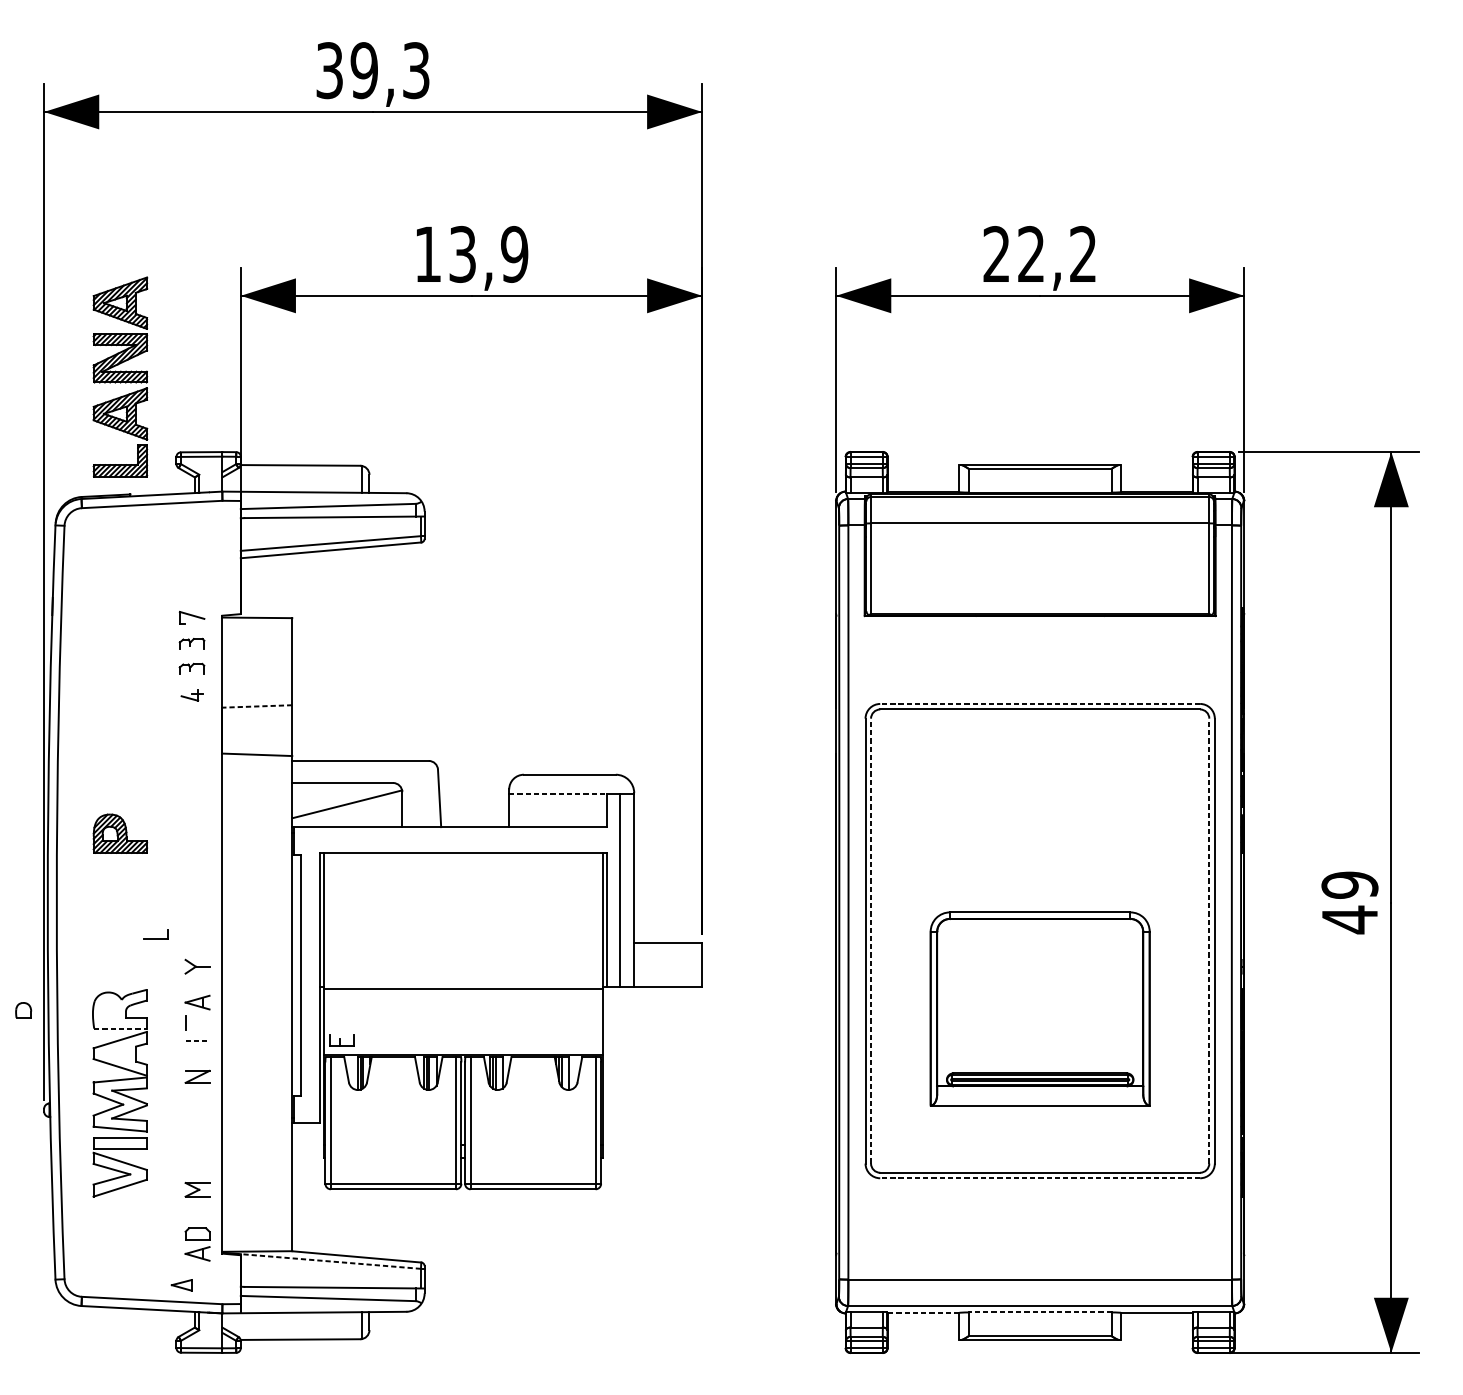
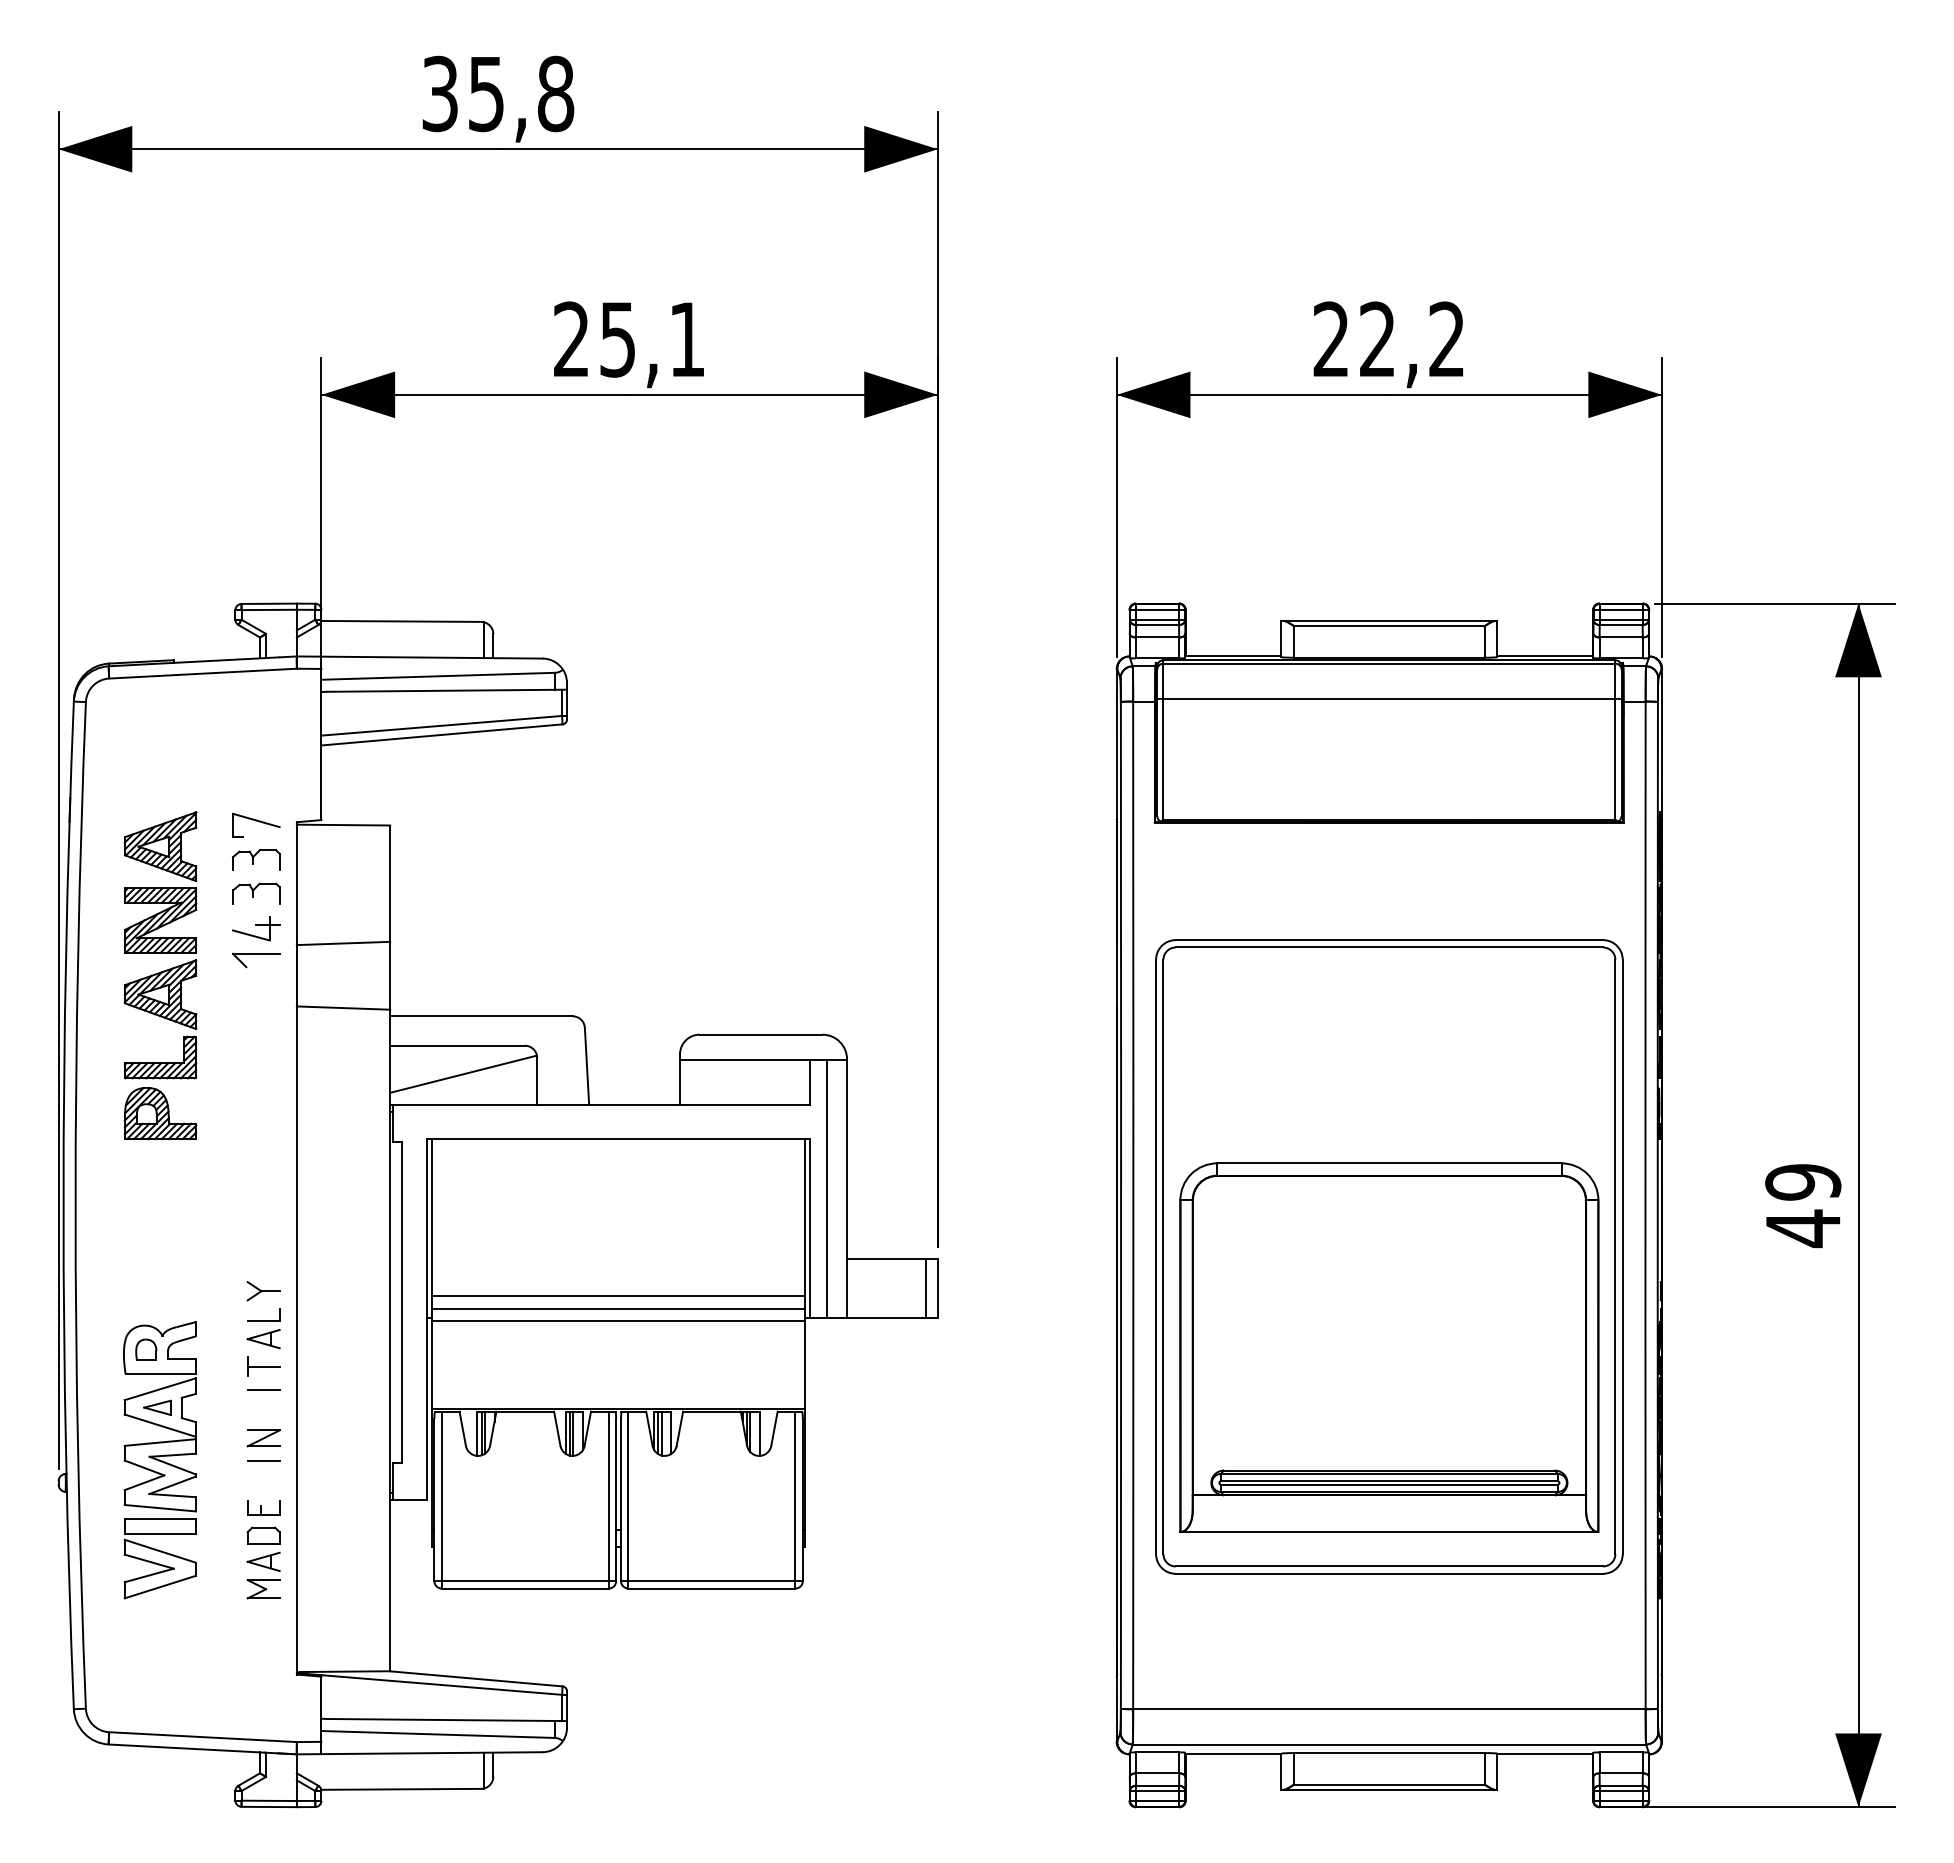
text: (390, 70) -> (521, 93), 39,3 -> 35,8
text: (471, 254) -> (629, 339), 13,9 -> 25,1
part: (120, 377) -> (160, 945), moved
part: (192, 617) -> (256, 824), size x1.43
part: (192, 643) -> (256, 859), size x1.43
part: (191, 669) -> (255, 893), size x1.43
part: (192, 695) -> (256, 928), size x1.67
line: (1040, 704) -> (1389, 940), dashed -> solid
line: (257, 706) -> (343, 943), dashed -> solid
part: (192, 719) -> (256, 960), added
line: (558, 794) -> (745, 1060), dashed -> solid
part: (155, 934) -> (263, 1314), moved
line: (871, 940) -> (1163, 1256), dashed -> solid
line: (1209, 940) -> (1615, 1256), dashed -> solid
line: (692, 964) -> (925, 1288), added
line: (463, 970) -> (618, 1296), added
line: (463, 979) -> (618, 1308), added
part: (1040, 1008) -> (1389, 1347), size x1.43
part: (23, 1010) -> (146, 1349), moved
line: (197, 1023) -> (263, 1366), added
line: (121, 1028) -> (161, 1373), dashed -> solid
part: (341, 1040) -> (263, 1507), moved
line: (197, 1041) -> (263, 1390), dashed -> solid
line: (197, 1093) -> (263, 1460), added
line: (1040, 1178) -> (1389, 1573), dashed -> solid
part: (197, 1243) -> (263, 1548), moved
line: (330, 1261) -> (441, 1685), dashed -> solid
part: (181, 1285) -> (157, 1407), moved
line: (1040, 1312) -> (1389, 1753), dashed -> solid
line: (923, 1313) -> (1233, 1754), dashed -> solid

